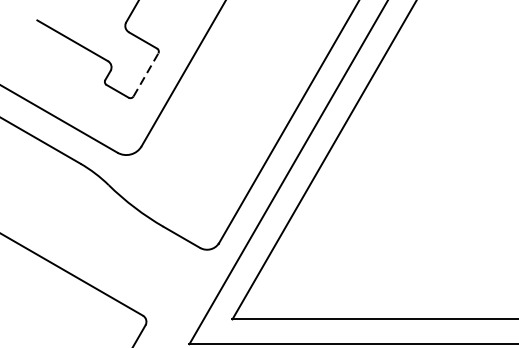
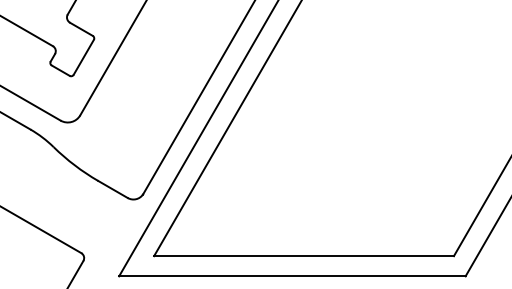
line: (146, 73) -> (84, 56), dashed -> solid

